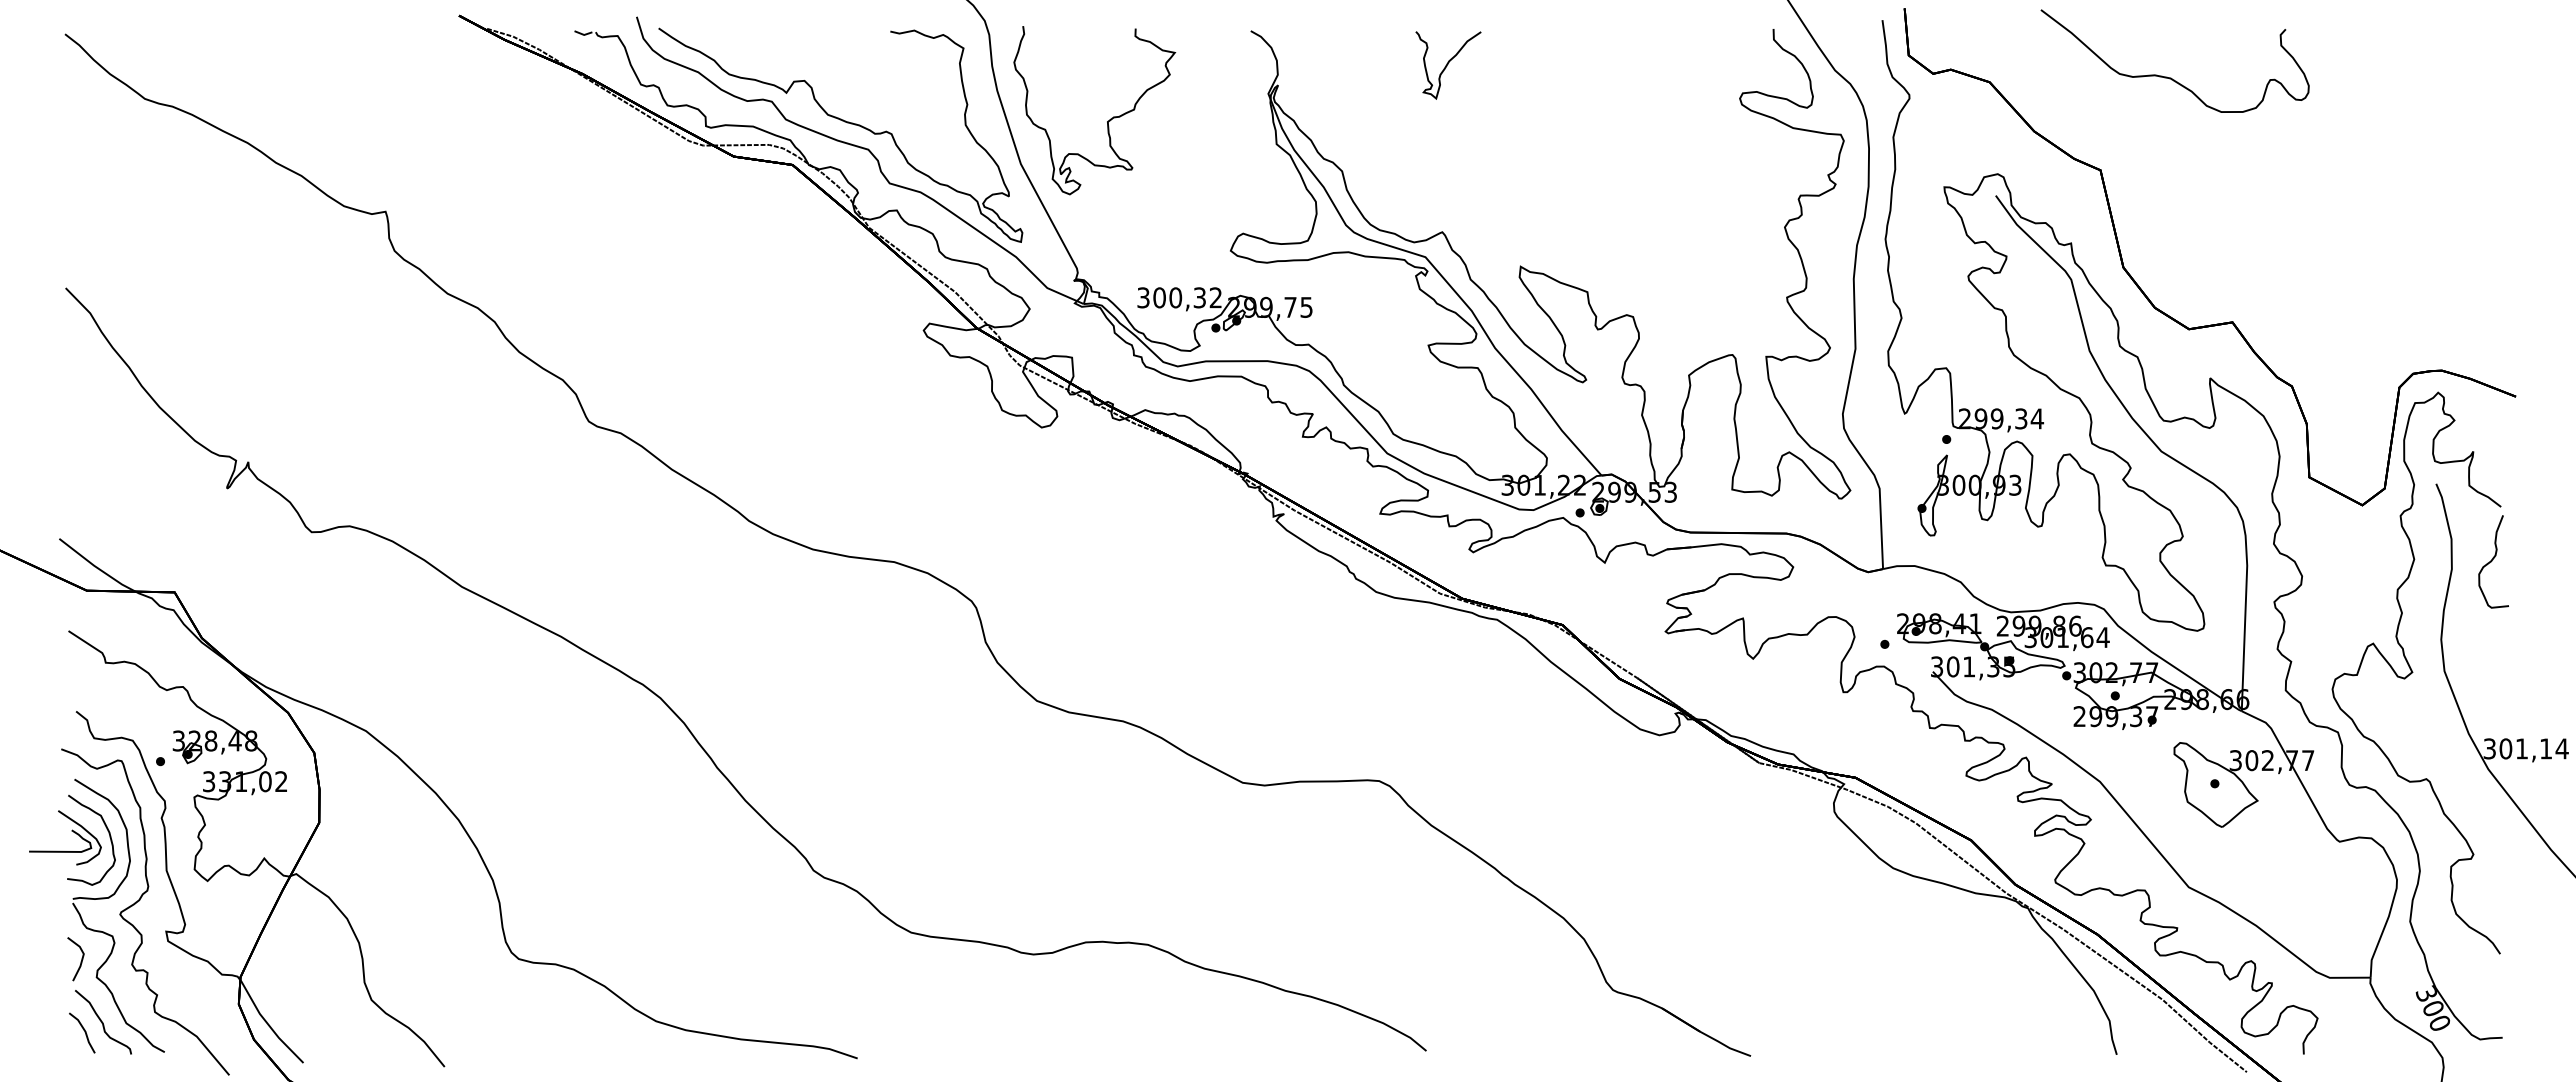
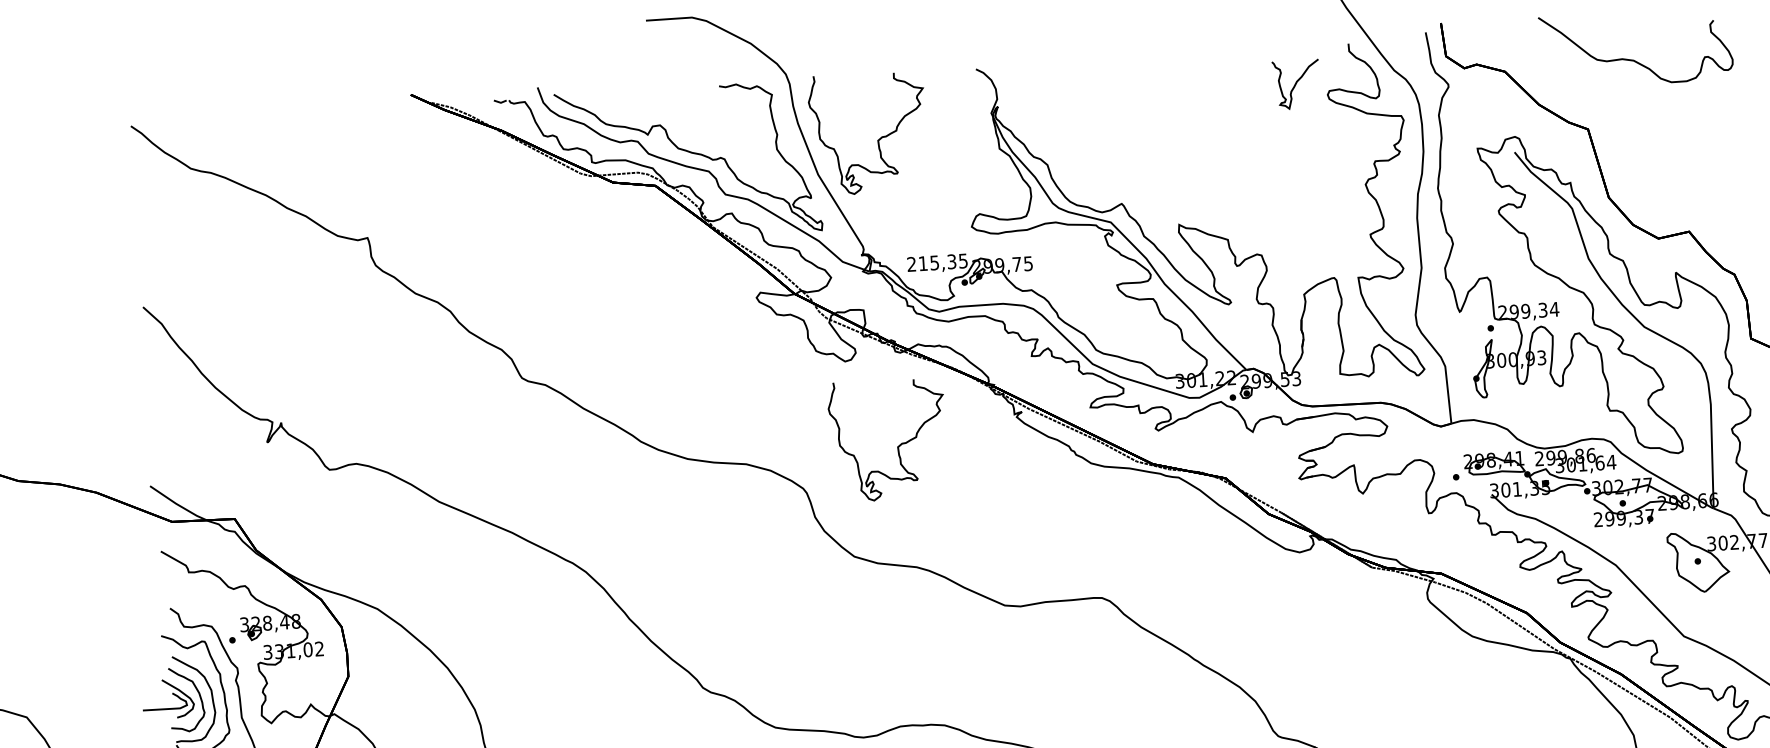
curve: (1448, 64) -> (1296, 83), moved
text: (1179, 297) -> (937, 262), 300,32 -> 215,35
curve: (1107, 551) -> (897, 446), added

